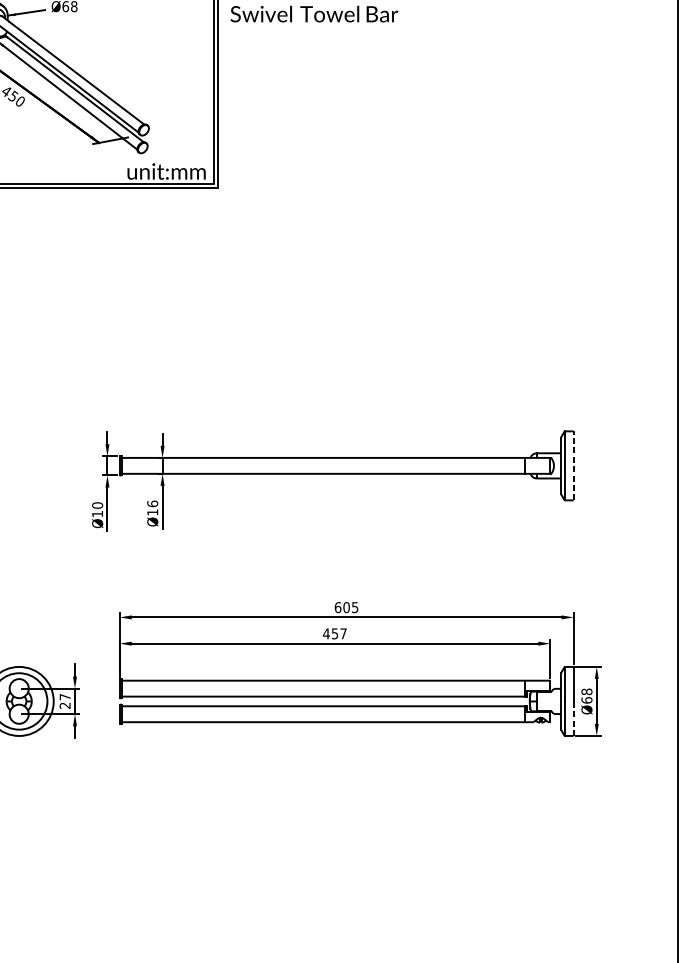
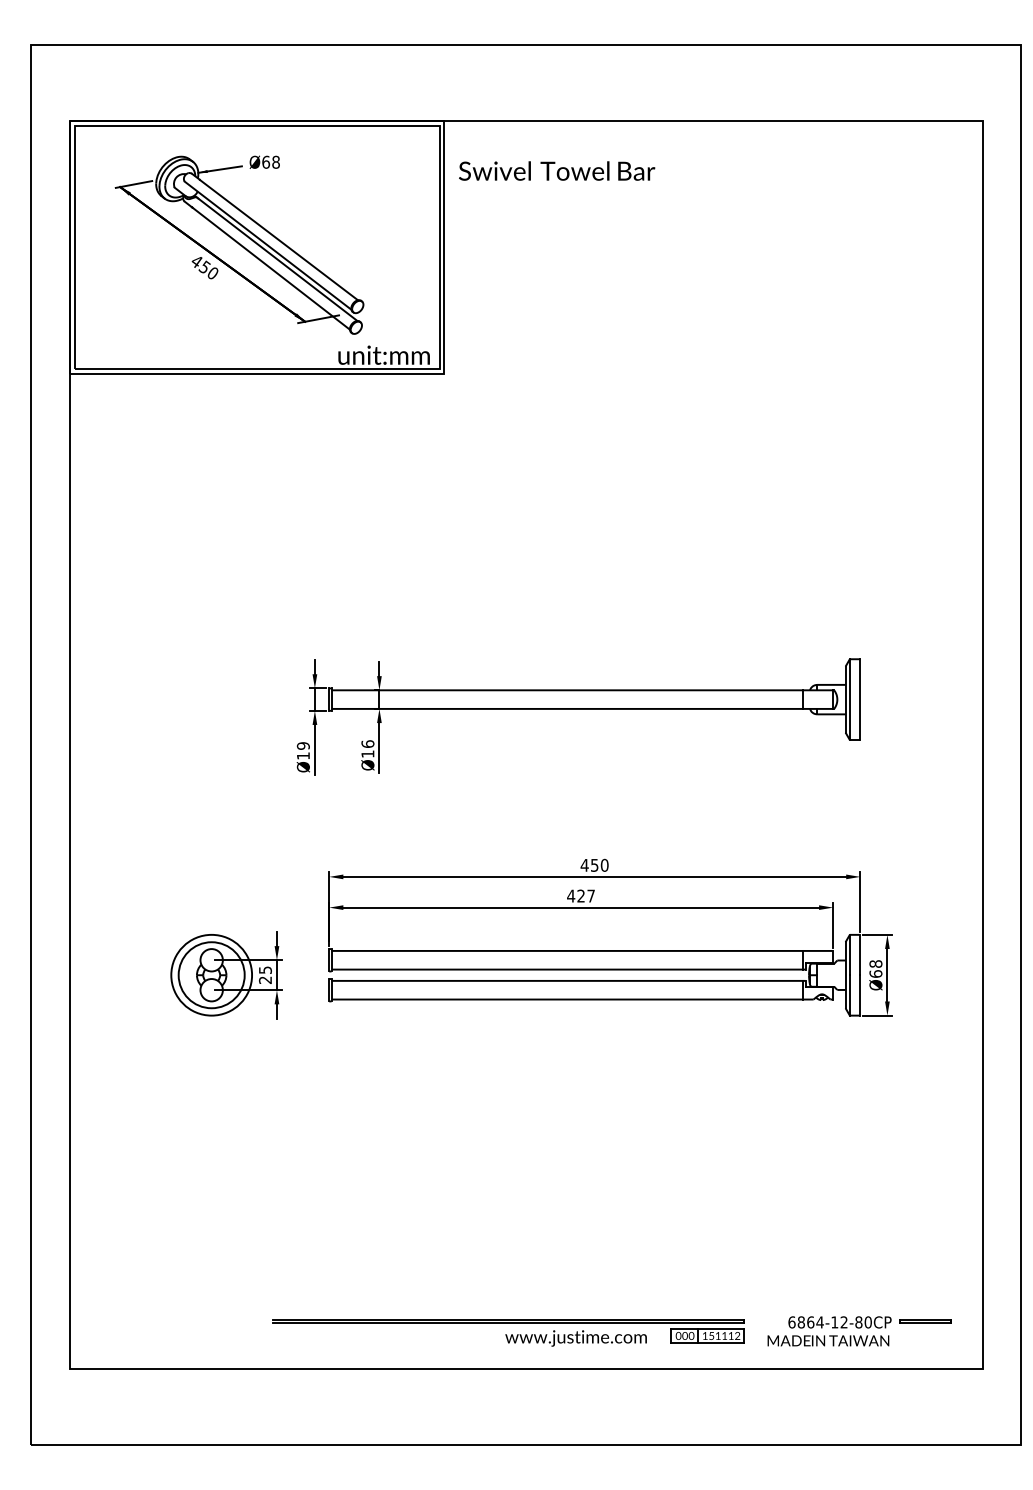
line: (573, 465) -> (860, 699), dashed -> solid
text: (97, 505) -> (303, 745), Ø10 -> Ø19
text: (346, 606) -> (594, 864), 605 -> 450
text: (334, 633) -> (580, 895), 457 -> 427
text: (65, 696) -> (265, 969), 27 -> 25
line: (573, 717) -> (860, 994), dashed -> solid

